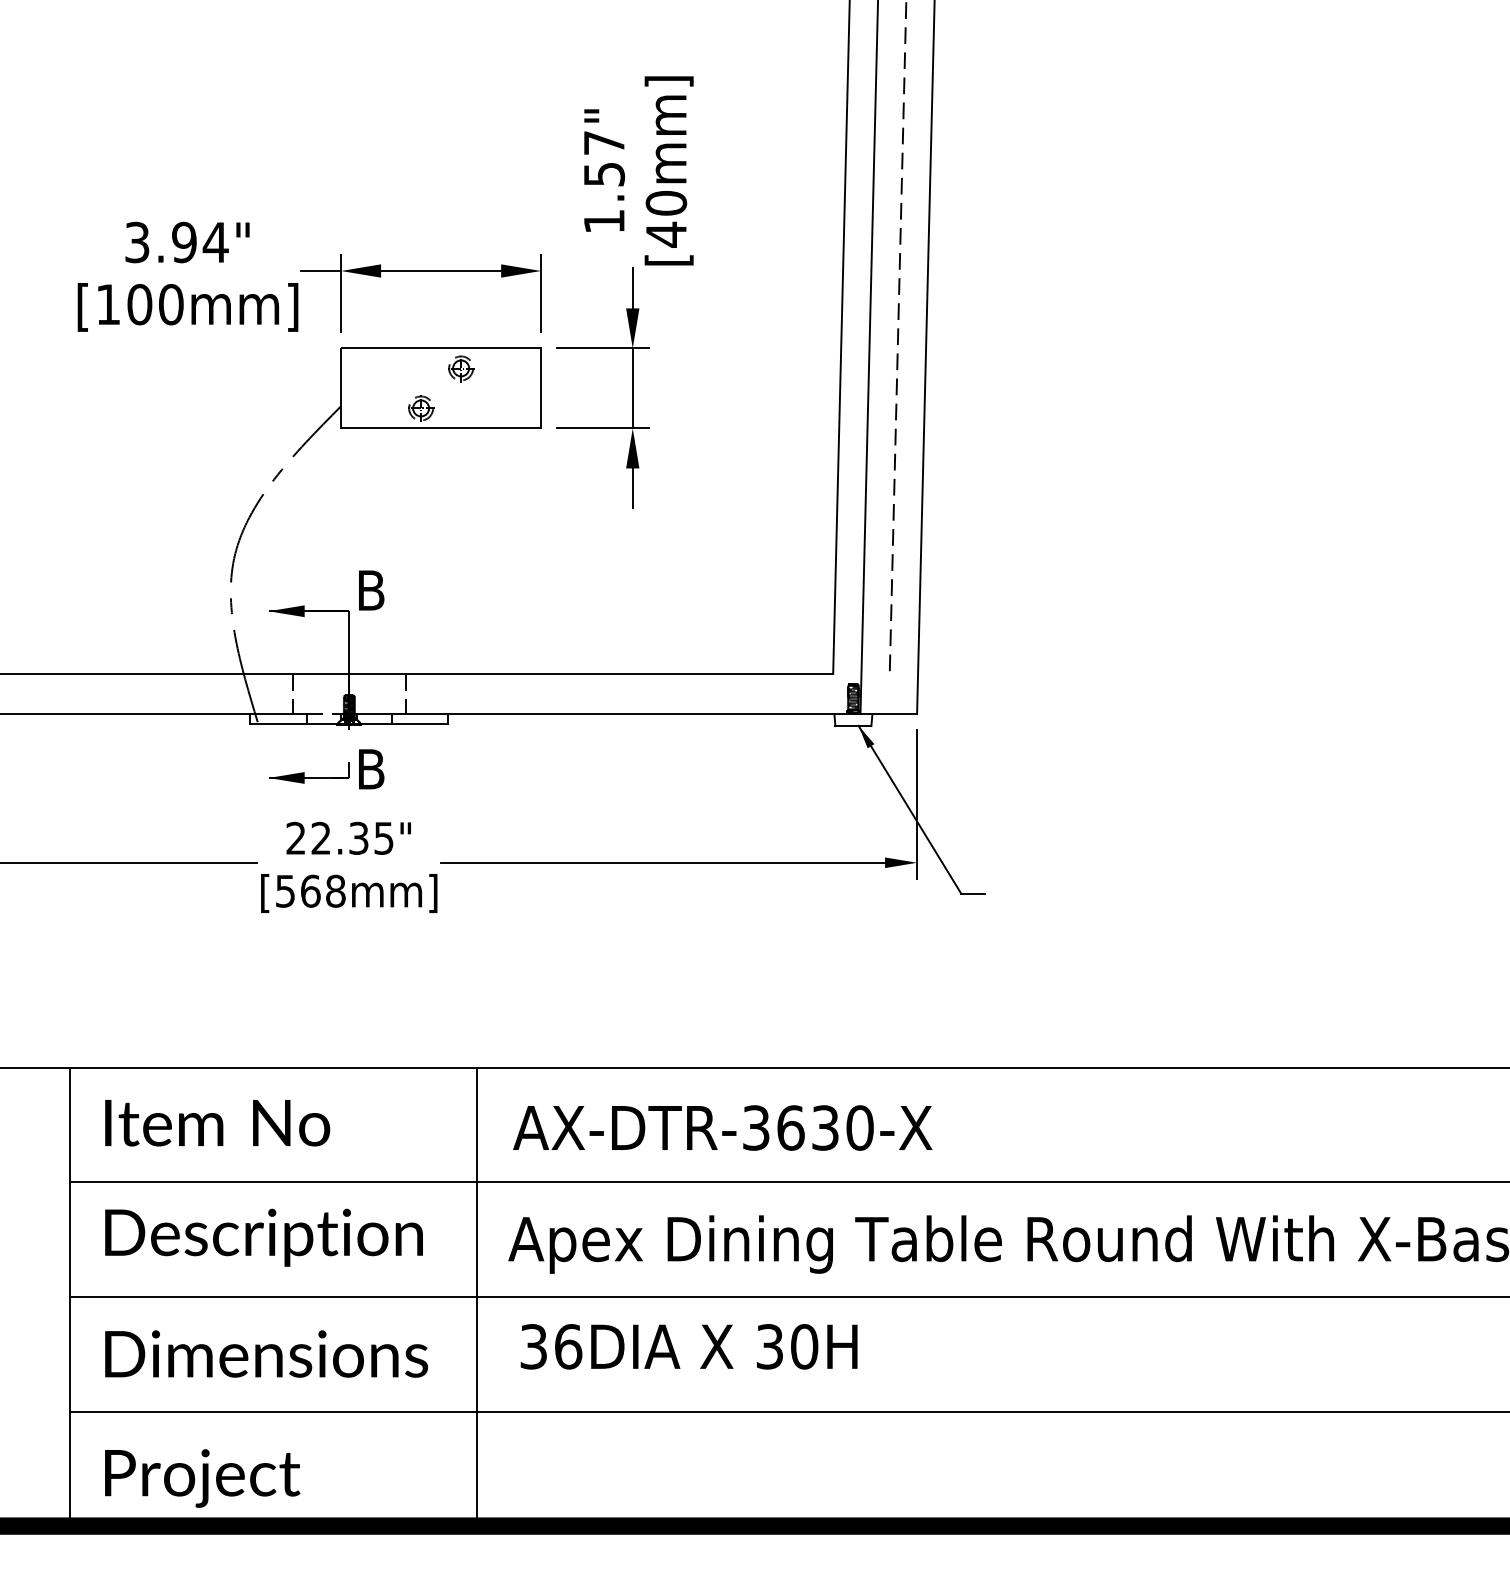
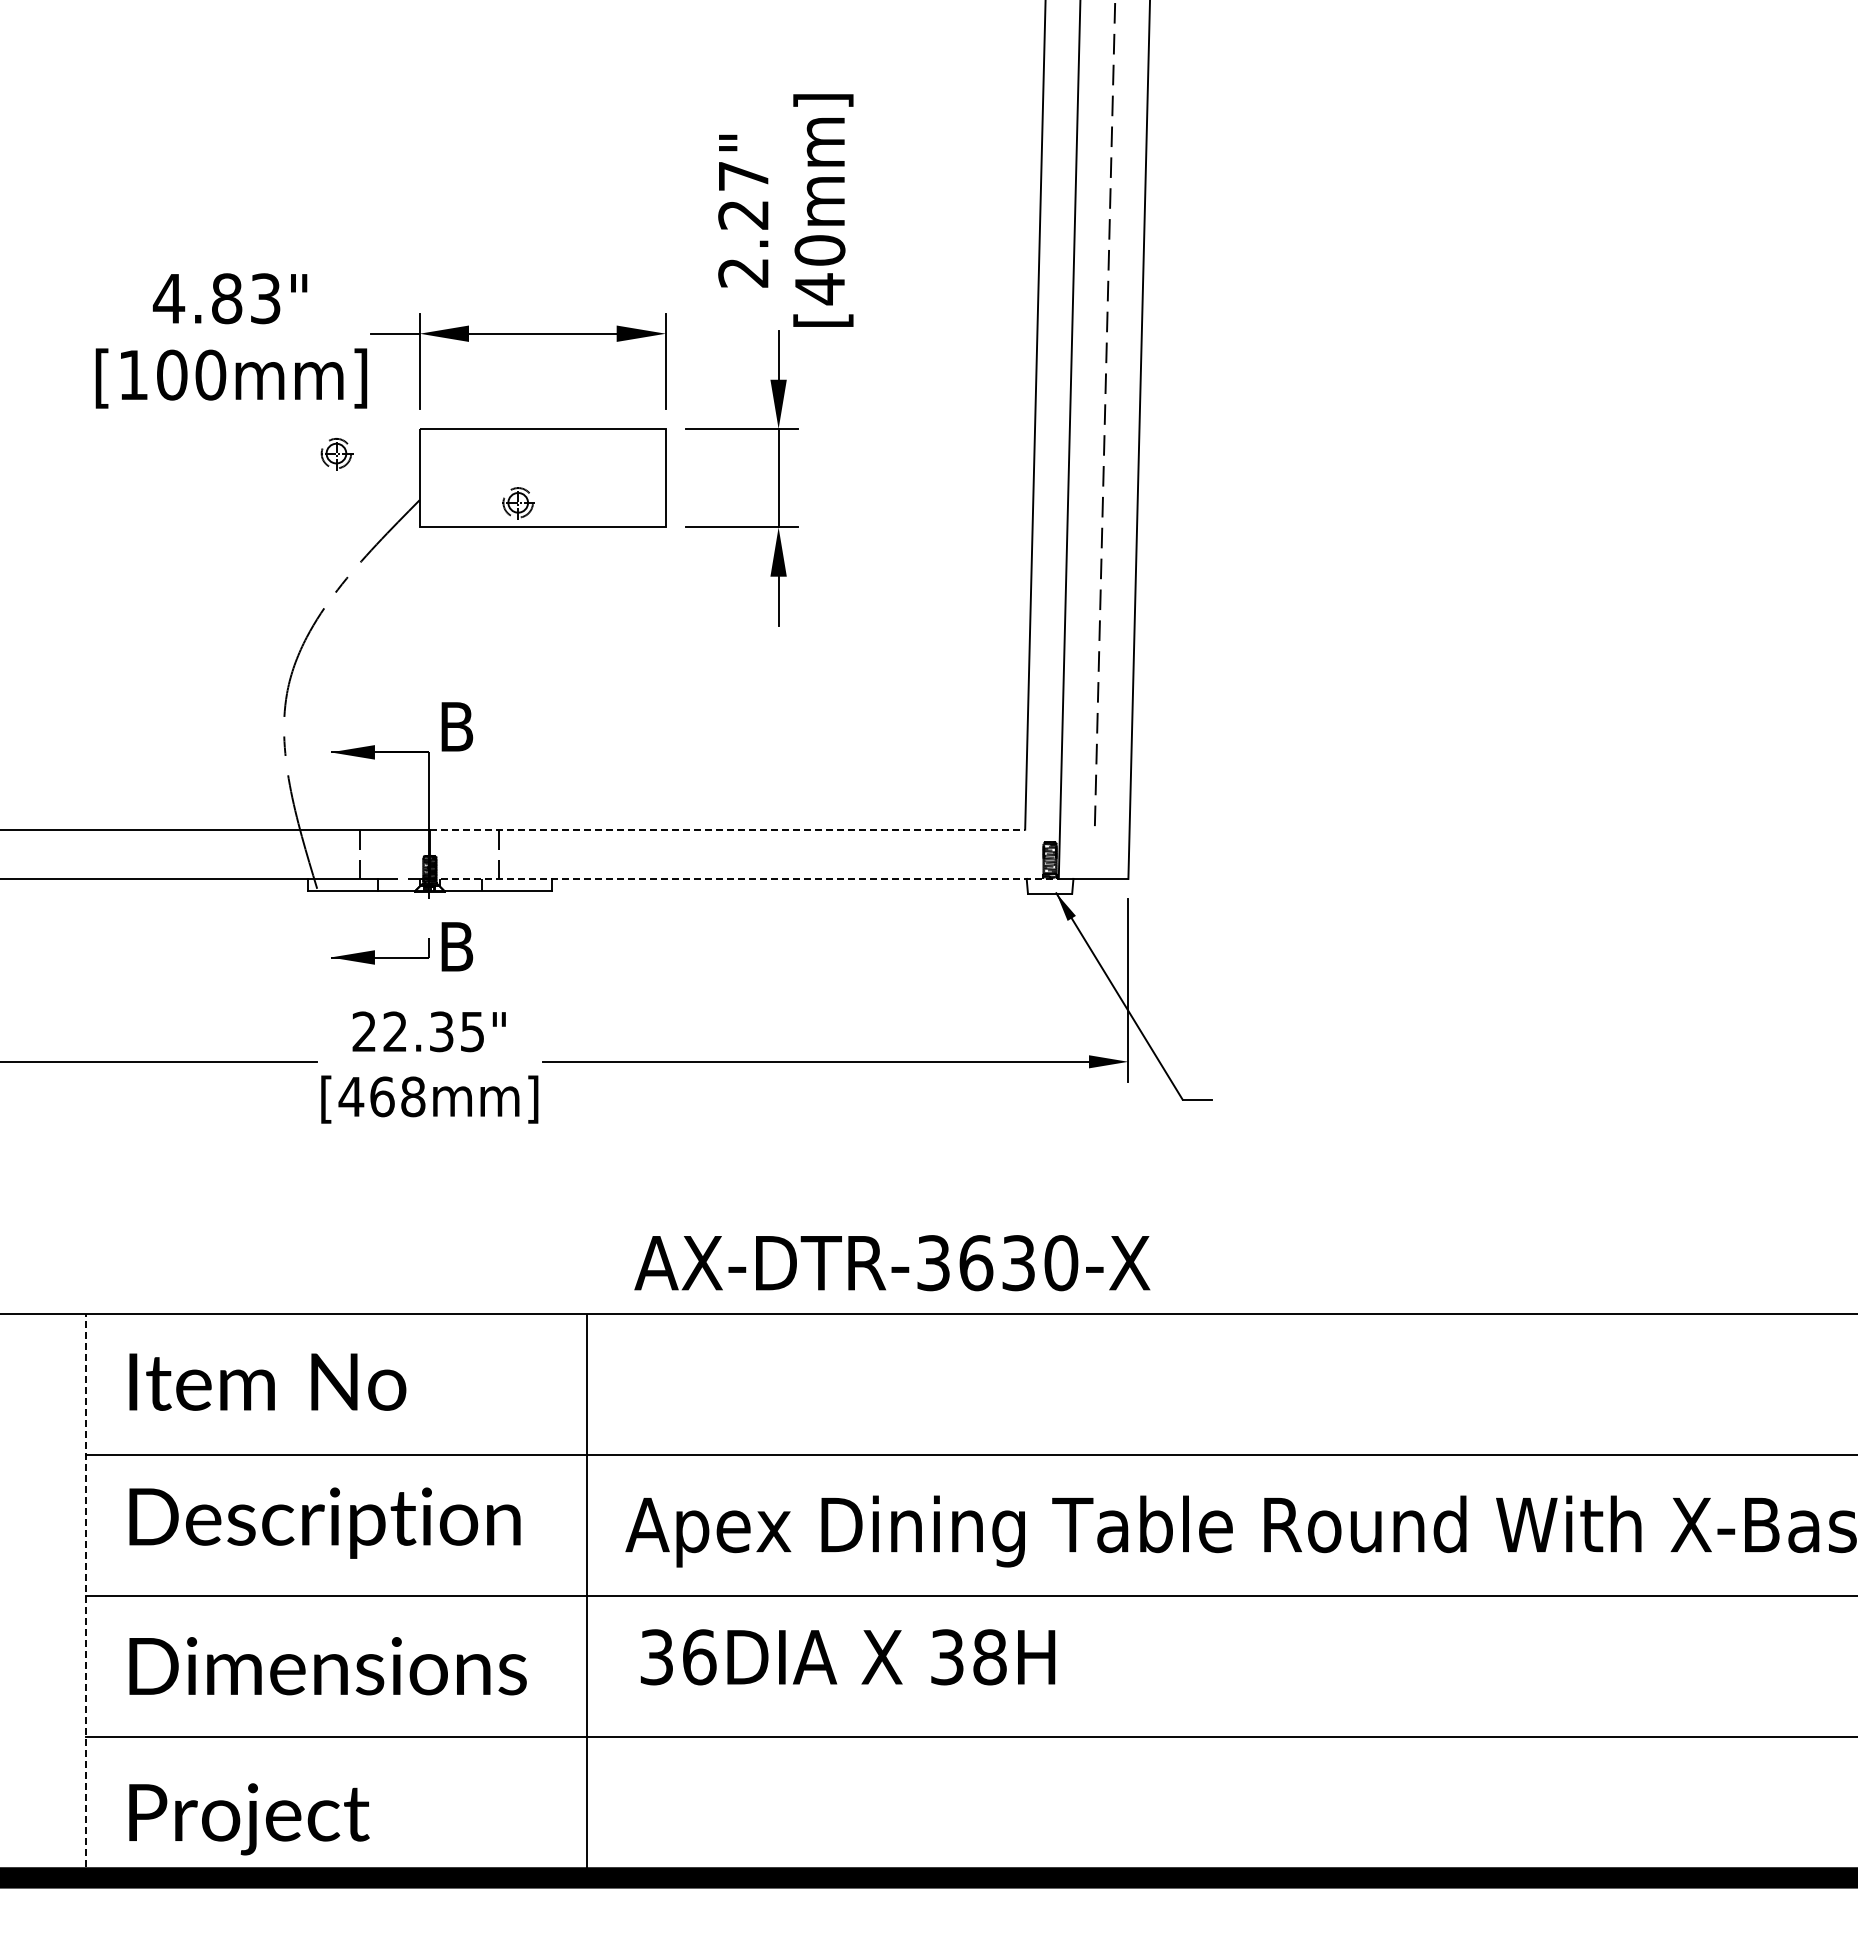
text: (604, 197) -> (743, 243), 1.57" -> 2.27"
text: (175, 242) -> (216, 298), 3.94" -> 4.83"
part: (461, 369) -> (336, 454), moved
line: (591, 673) -> (727, 829), solid -> dashed
line: (605, 713) -> (744, 878), solid -> dashed
text: (285, 891) -> (351, 1097), [568mm] -> [468mm]
text: (722, 1128) -> (892, 1263), moved
line: (69, 1296) -> (85, 1595), solid -> dashed
text: (804, 1346) -> (989, 1657), 30H -> 38H

